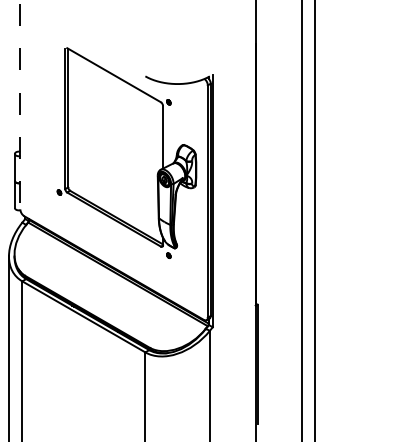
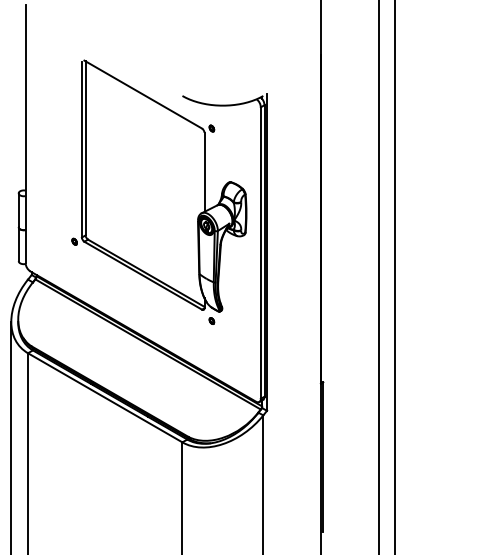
line: (20, 106) -> (25, 133), dashed -> solid

